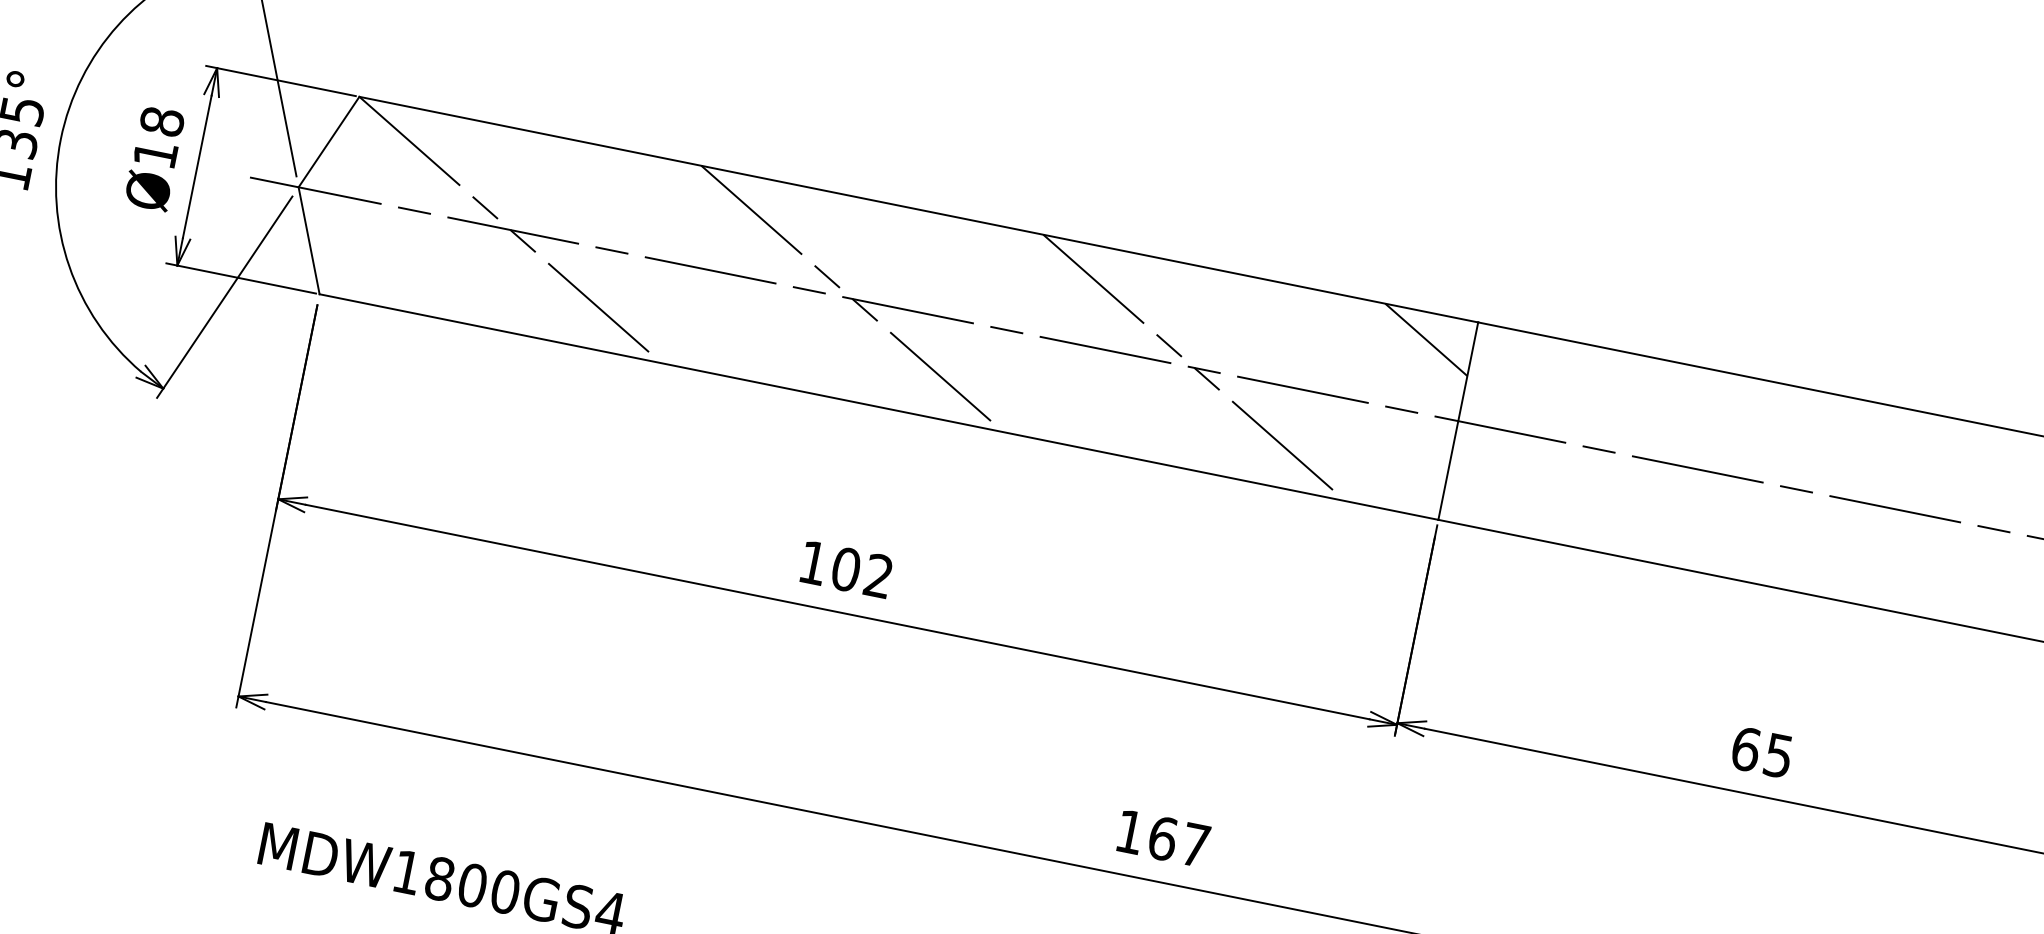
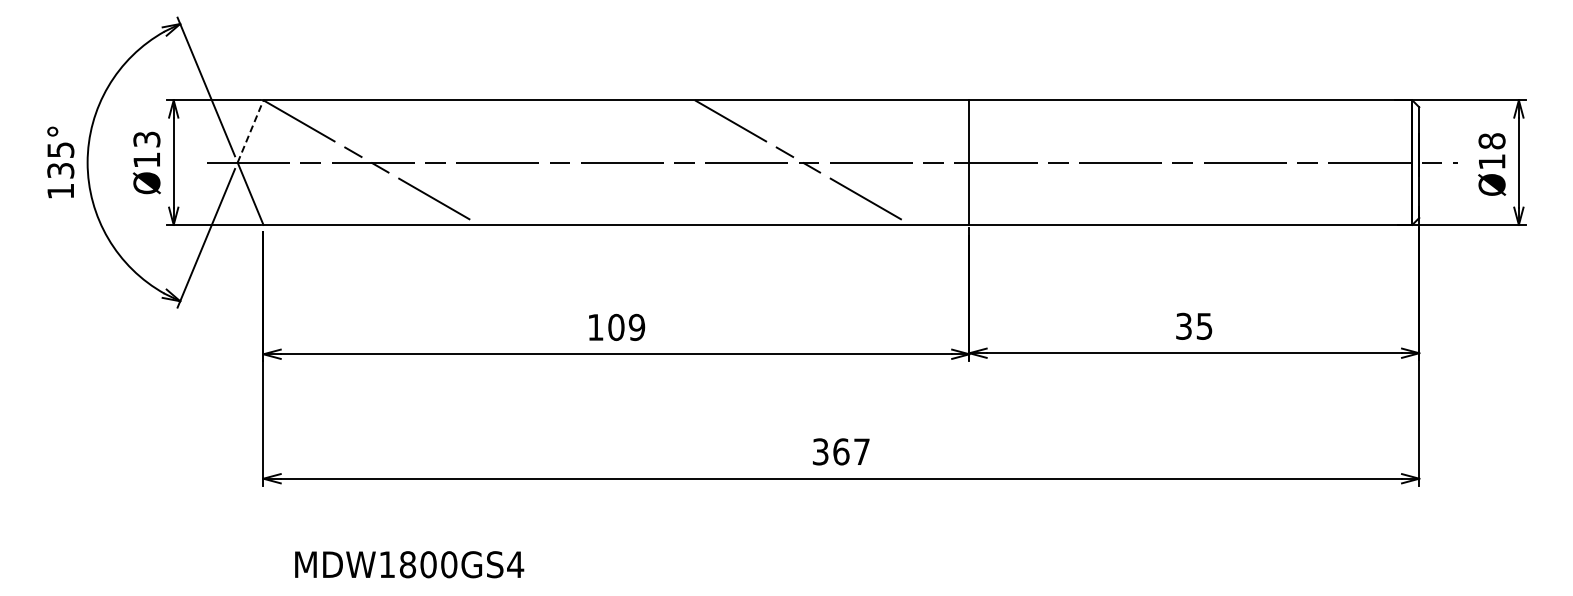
text: (161, 121) -> (146, 139), Ø18 -> Ø13
line: (328, 142) -> (250, 131), solid -> dashed
line: (853, 298) -> (587, 162), removed
line: (1425, 340) -> (939, 117), removed
text: (878, 576) -> (636, 327), 102 -> 109
text: (1747, 747) -> (1184, 325), 65 -> 35
text: (1129, 831) -> (820, 451), 167 -> 367

